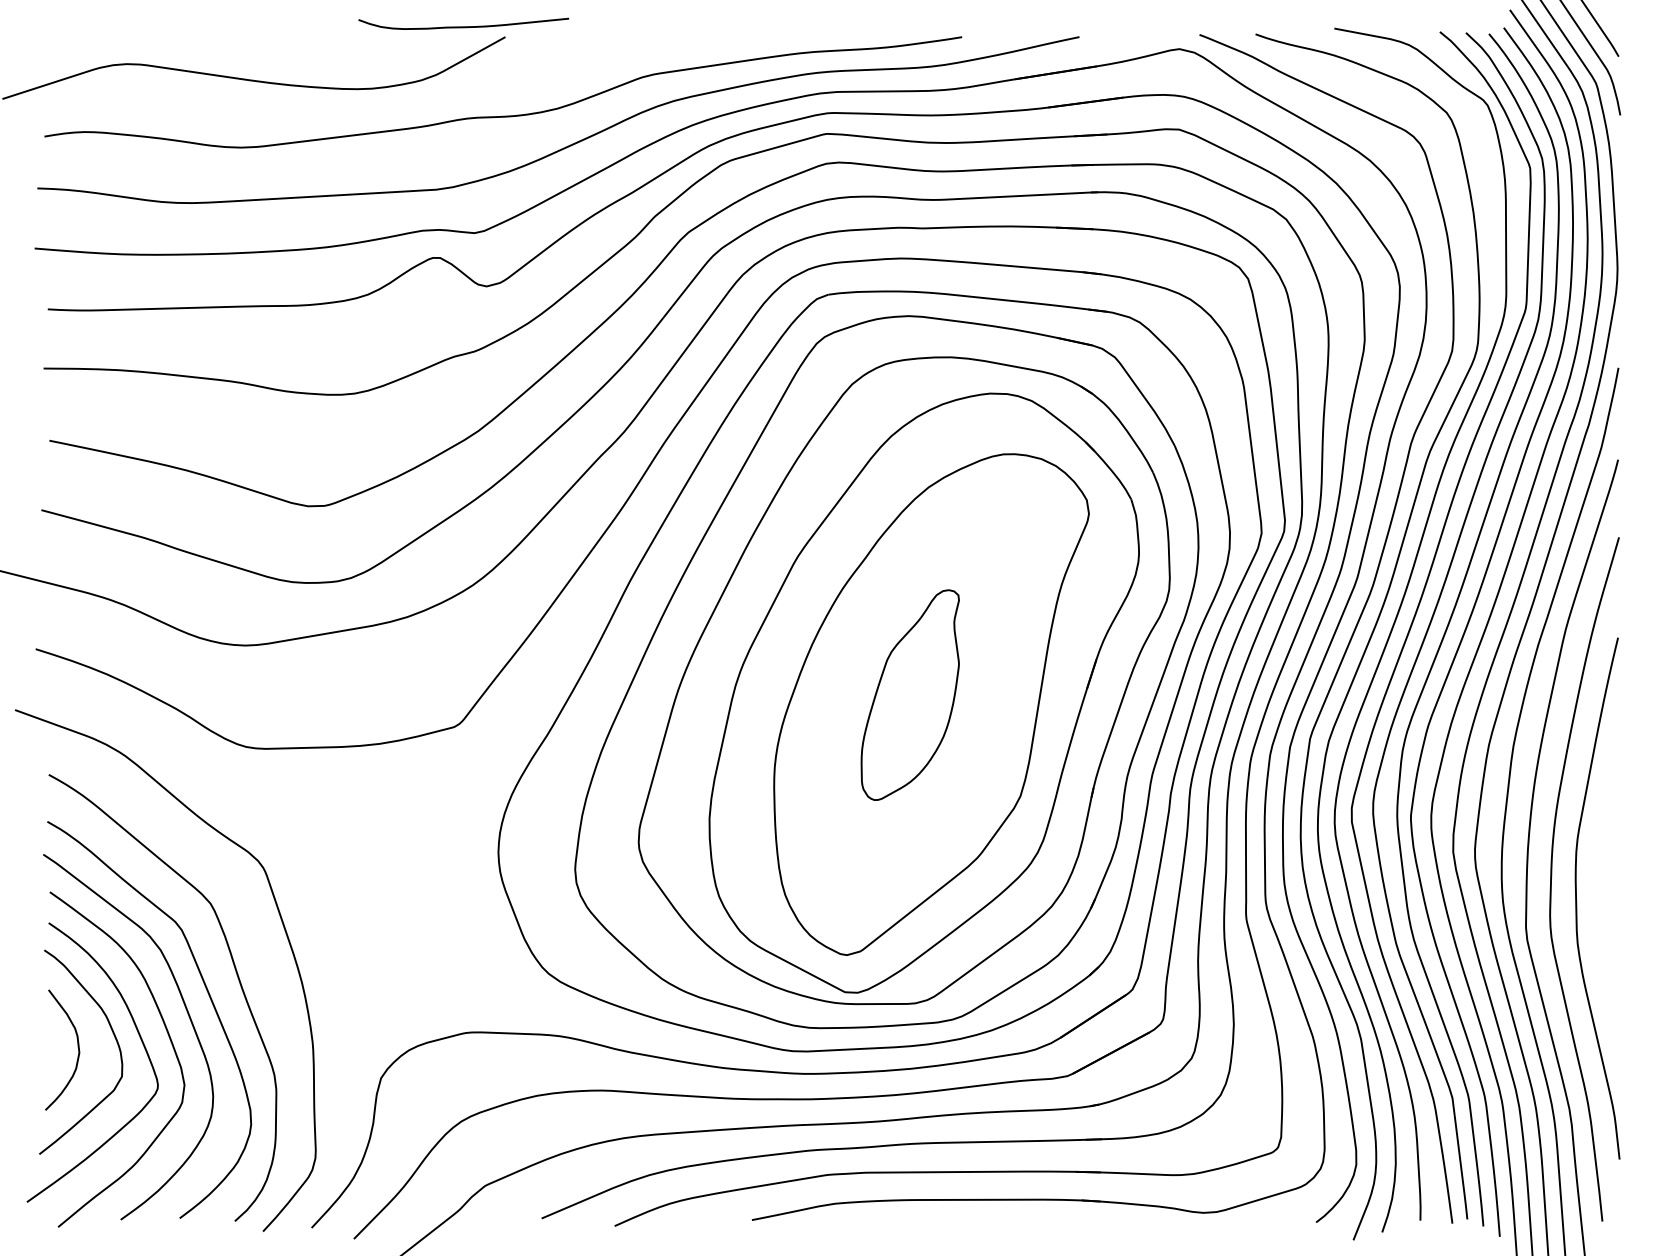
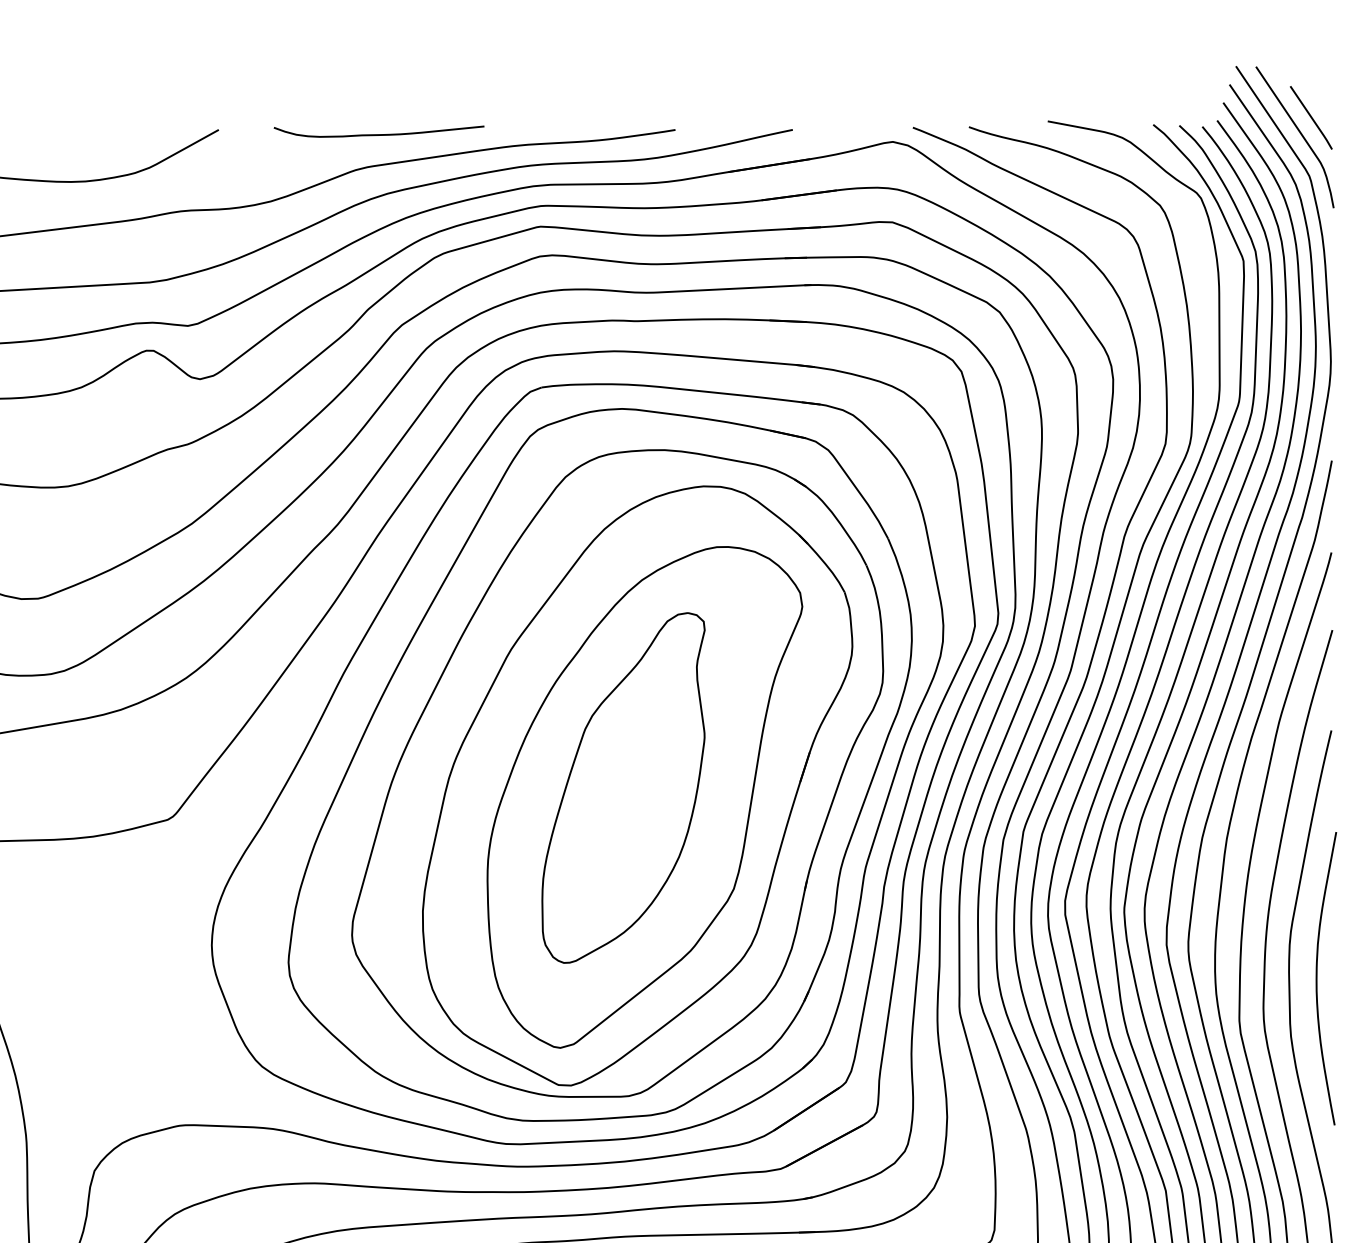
curve: (463, 26) -> (378, 134), moved
part: (910, 694) -> (623, 787), size x1.67
curve: (1604, 885) -> (1317, 978), added

